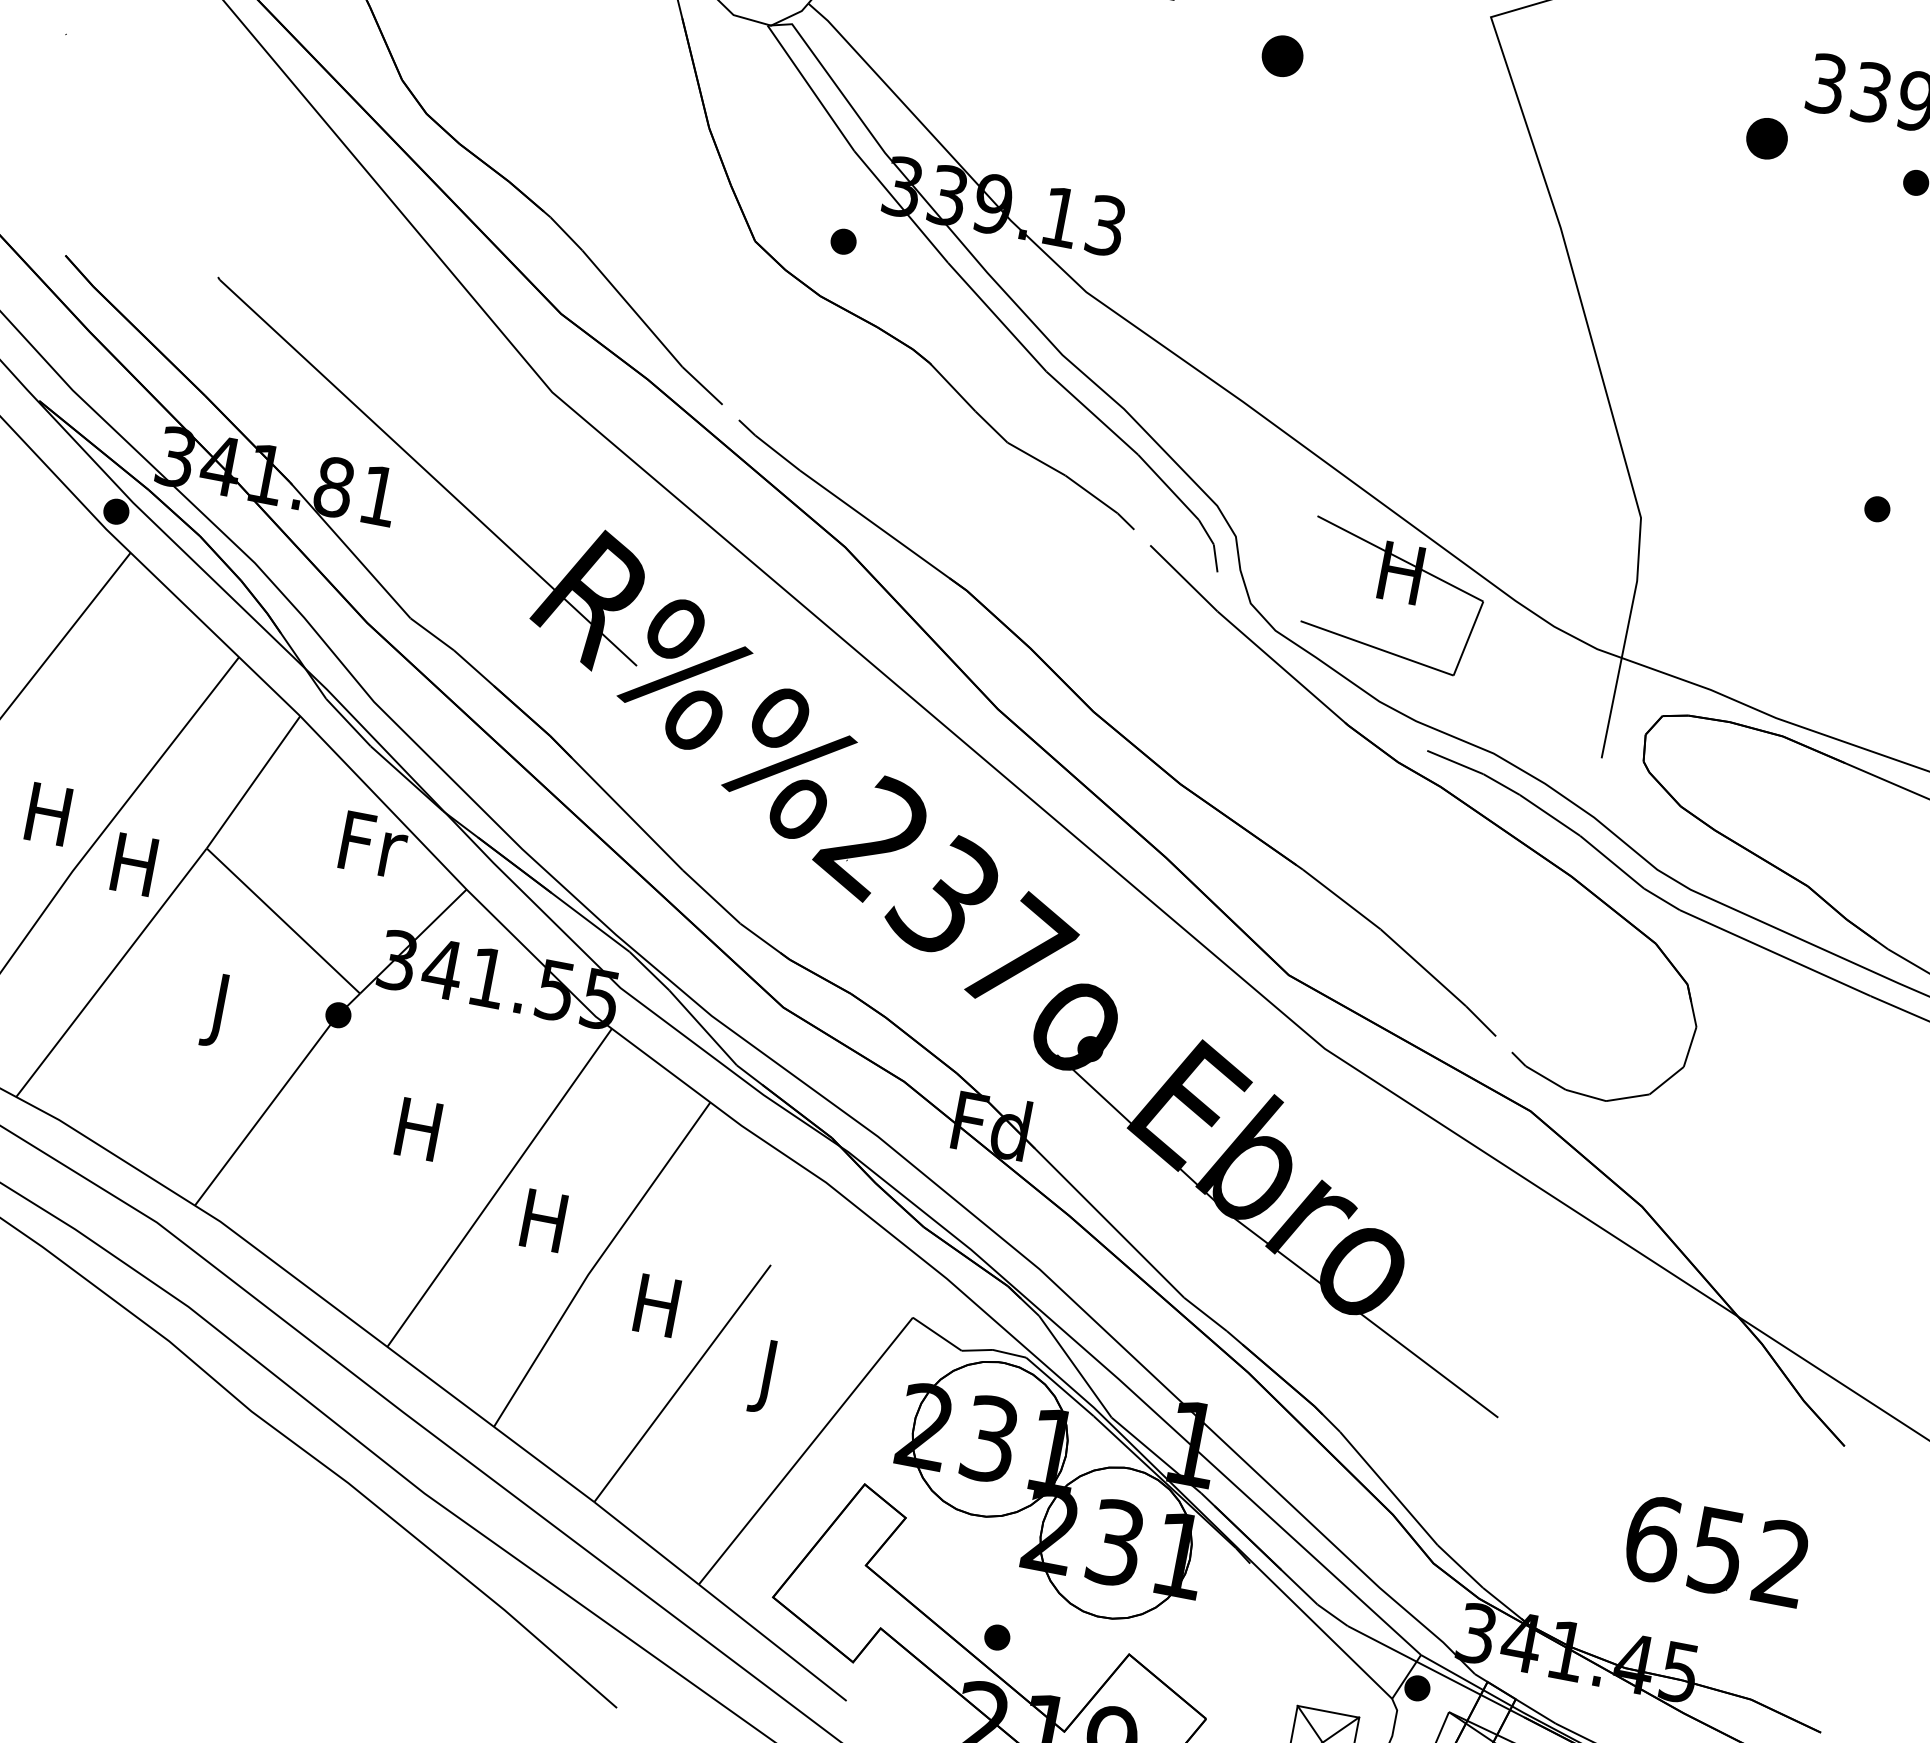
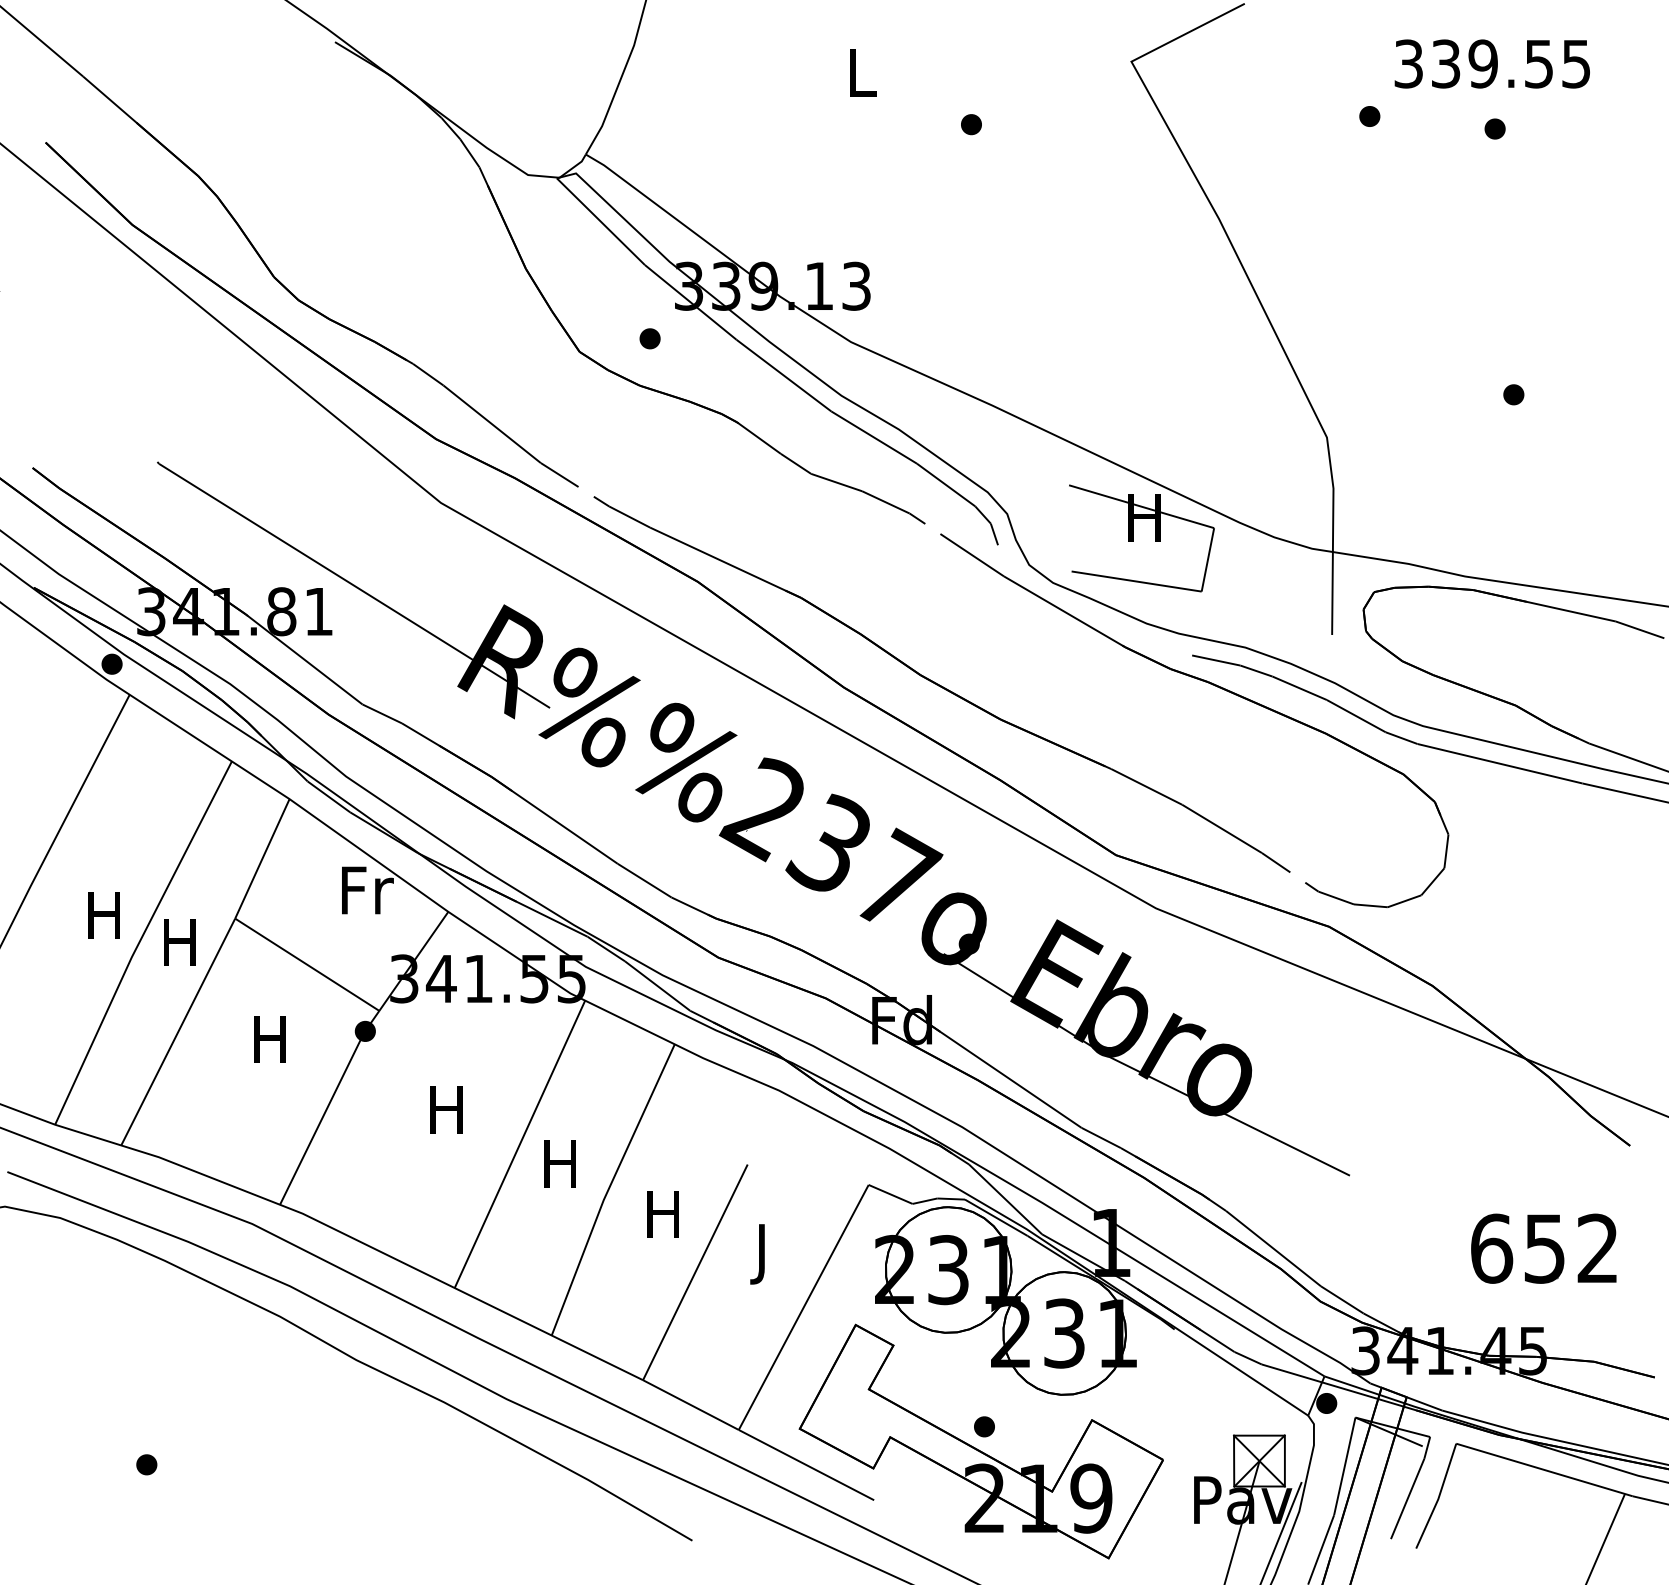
part: (1282, 56) -> (971, 124), size x0.62
part: (1766, 138) -> (1369, 116), size x0.62
text: (218, 1011) -> (269, 1046), J -> H

